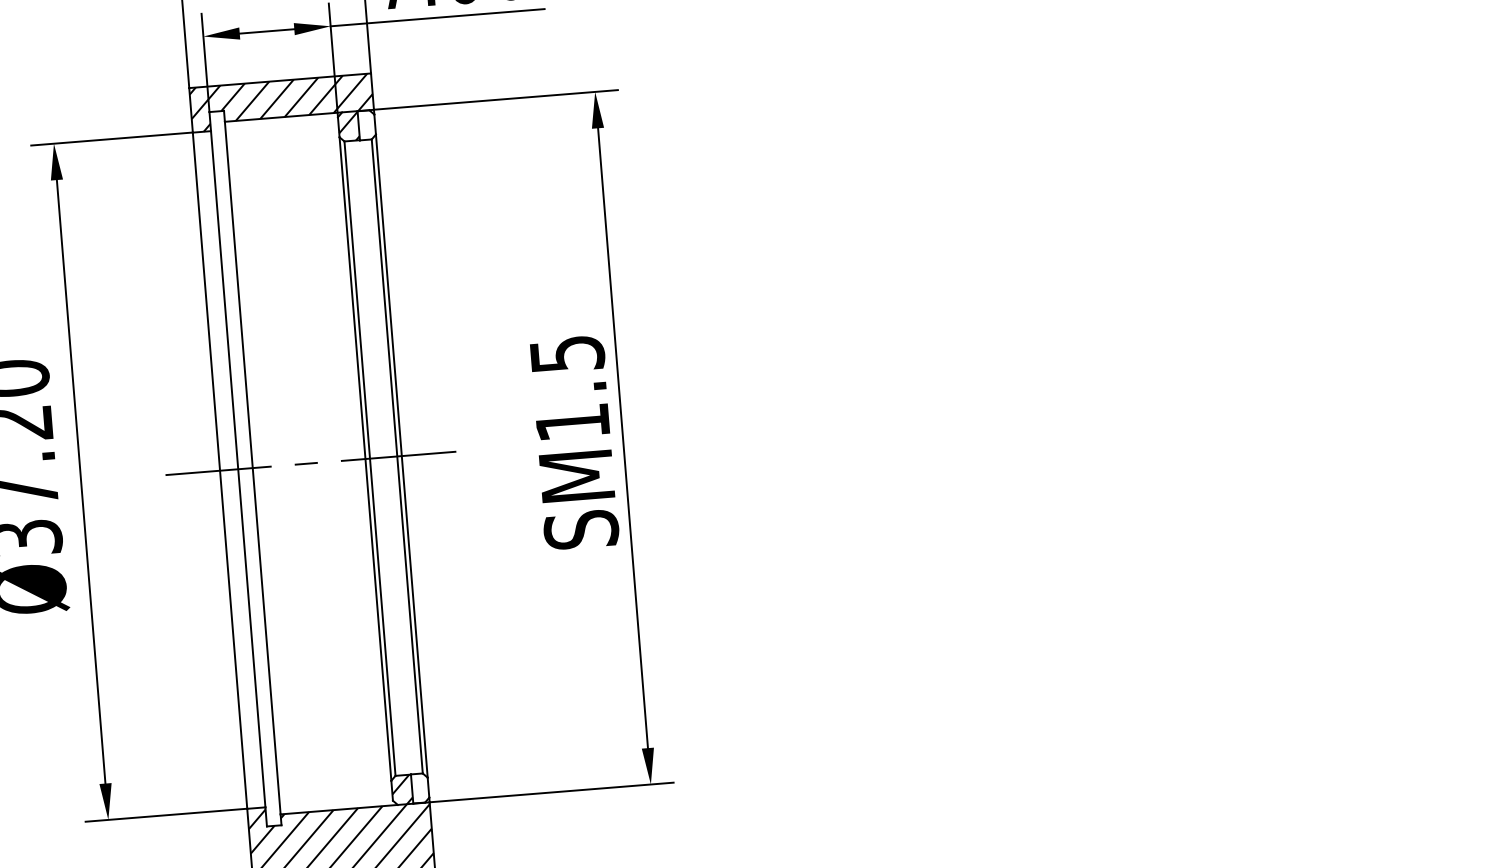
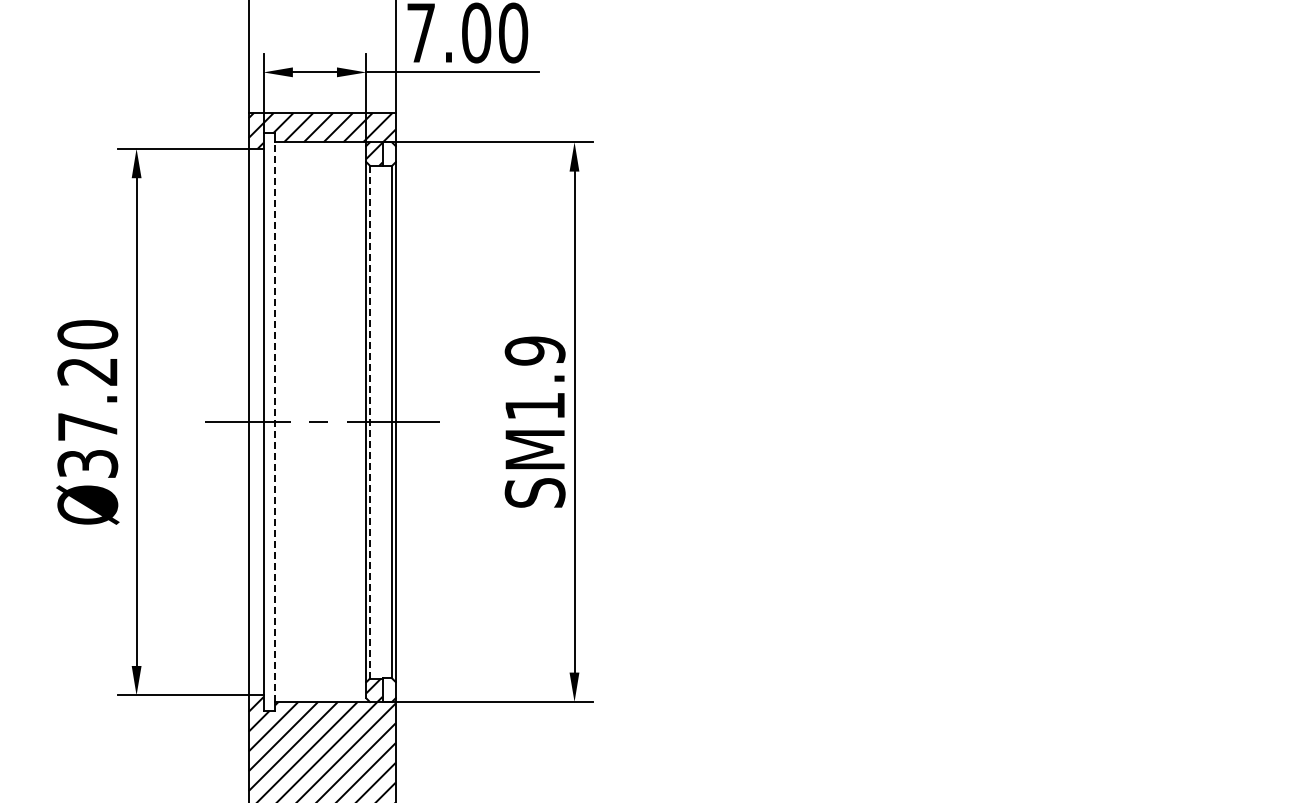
text: (566, 353) -> (534, 350), SM1.5 -> SM1.9
line: (370, 459) -> (370, 422), solid -> dashed
line: (253, 468) -> (275, 422), solid -> dashed

